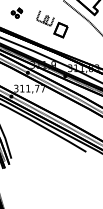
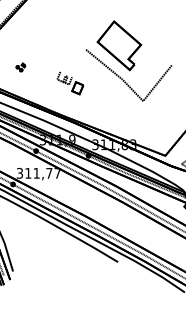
part: (16, 13) -> (20, 67), size x0.6
part: (52, 24) -> (70, 83), size x0.6

